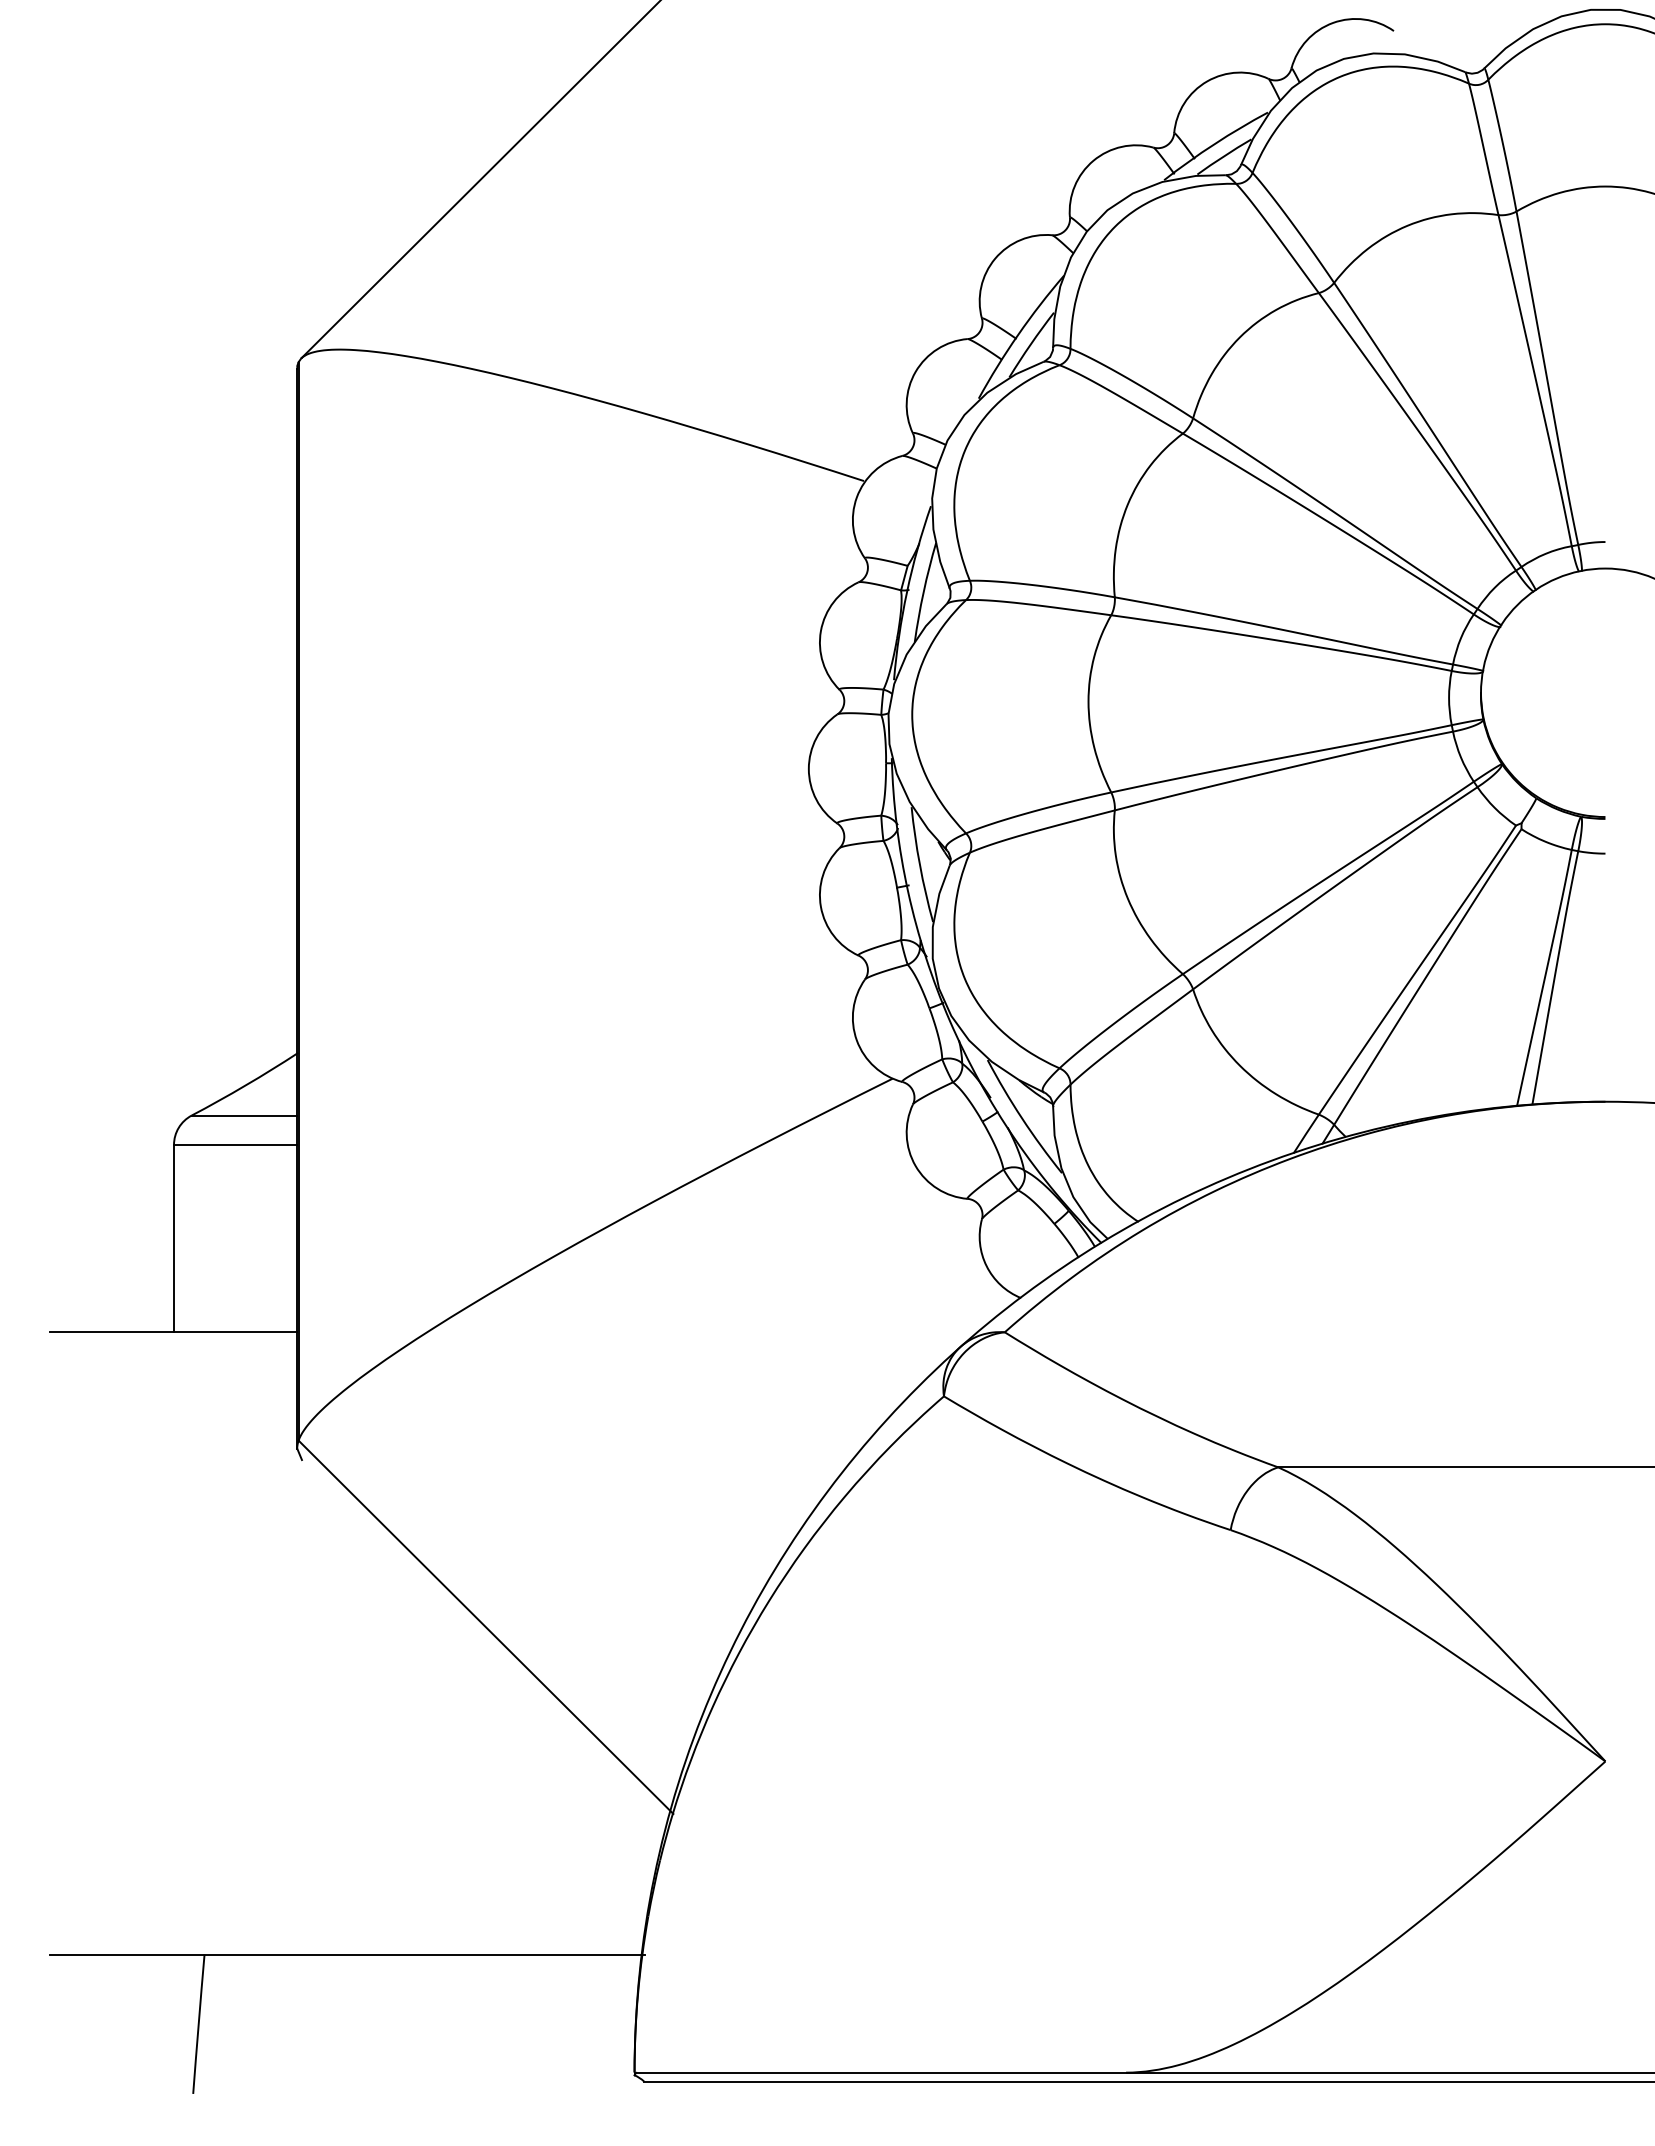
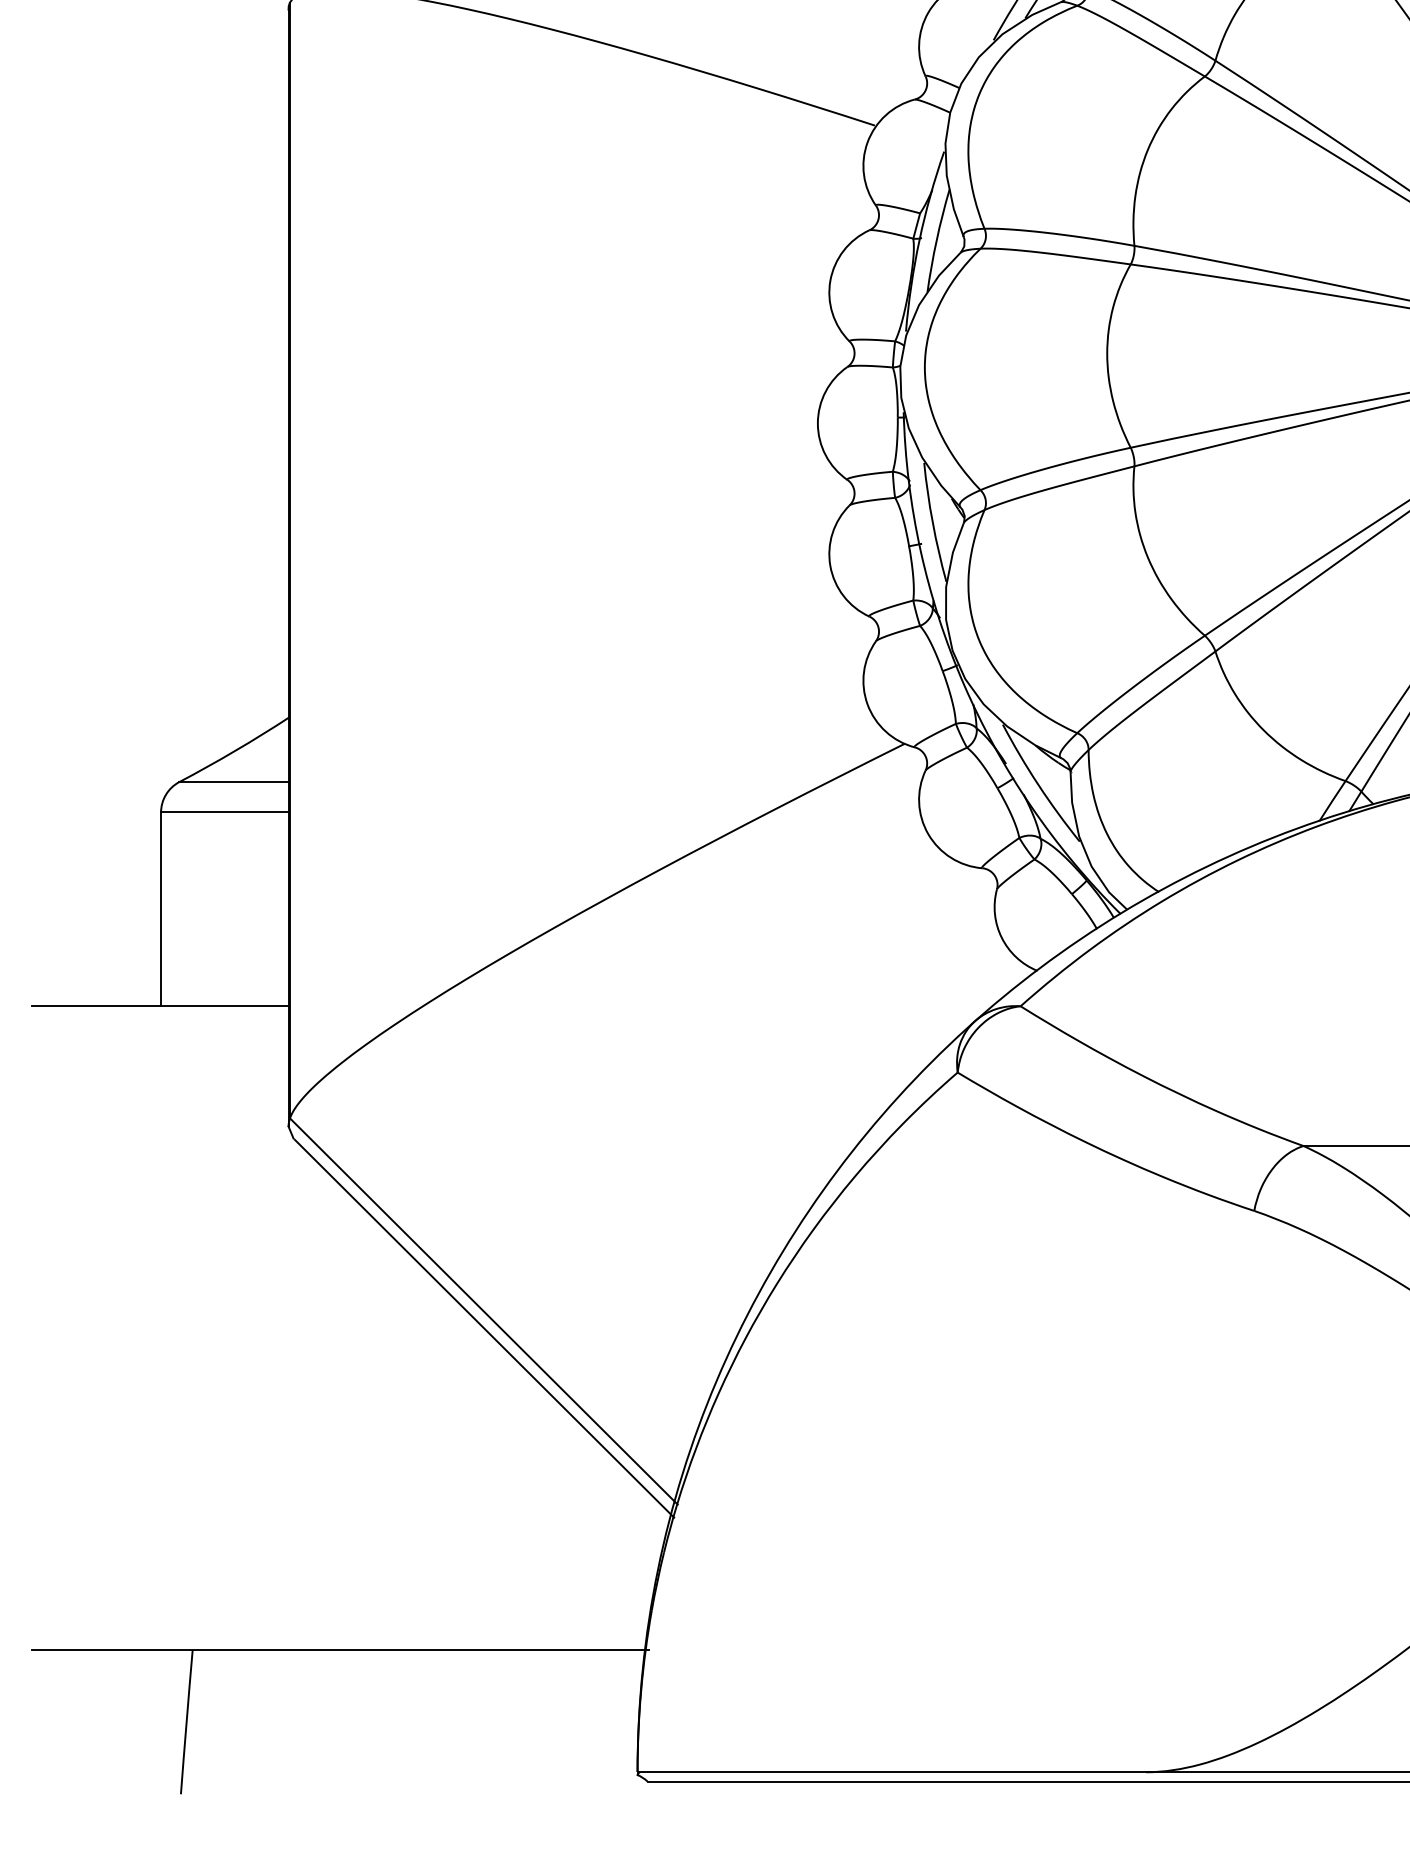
line: (486, 1643) -> (484, 1328), added

